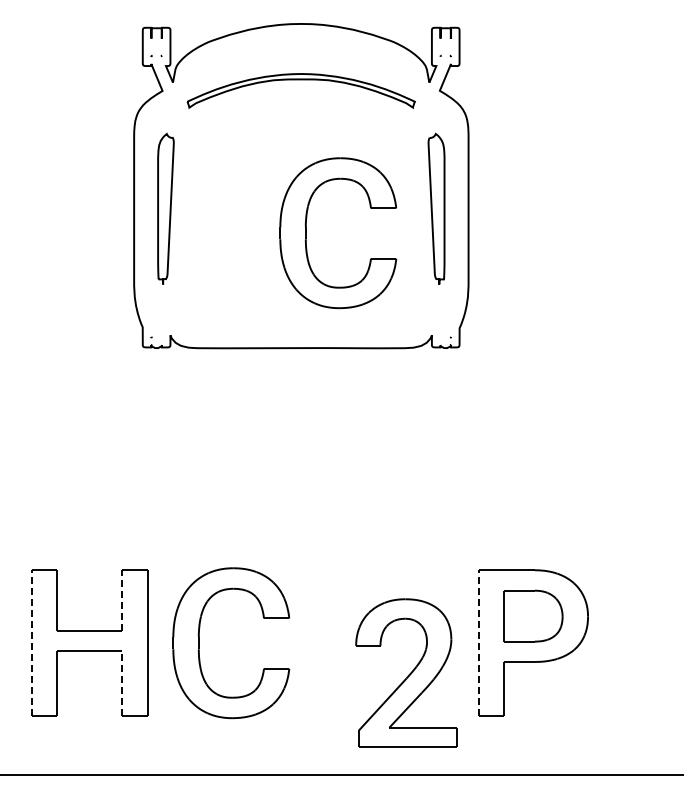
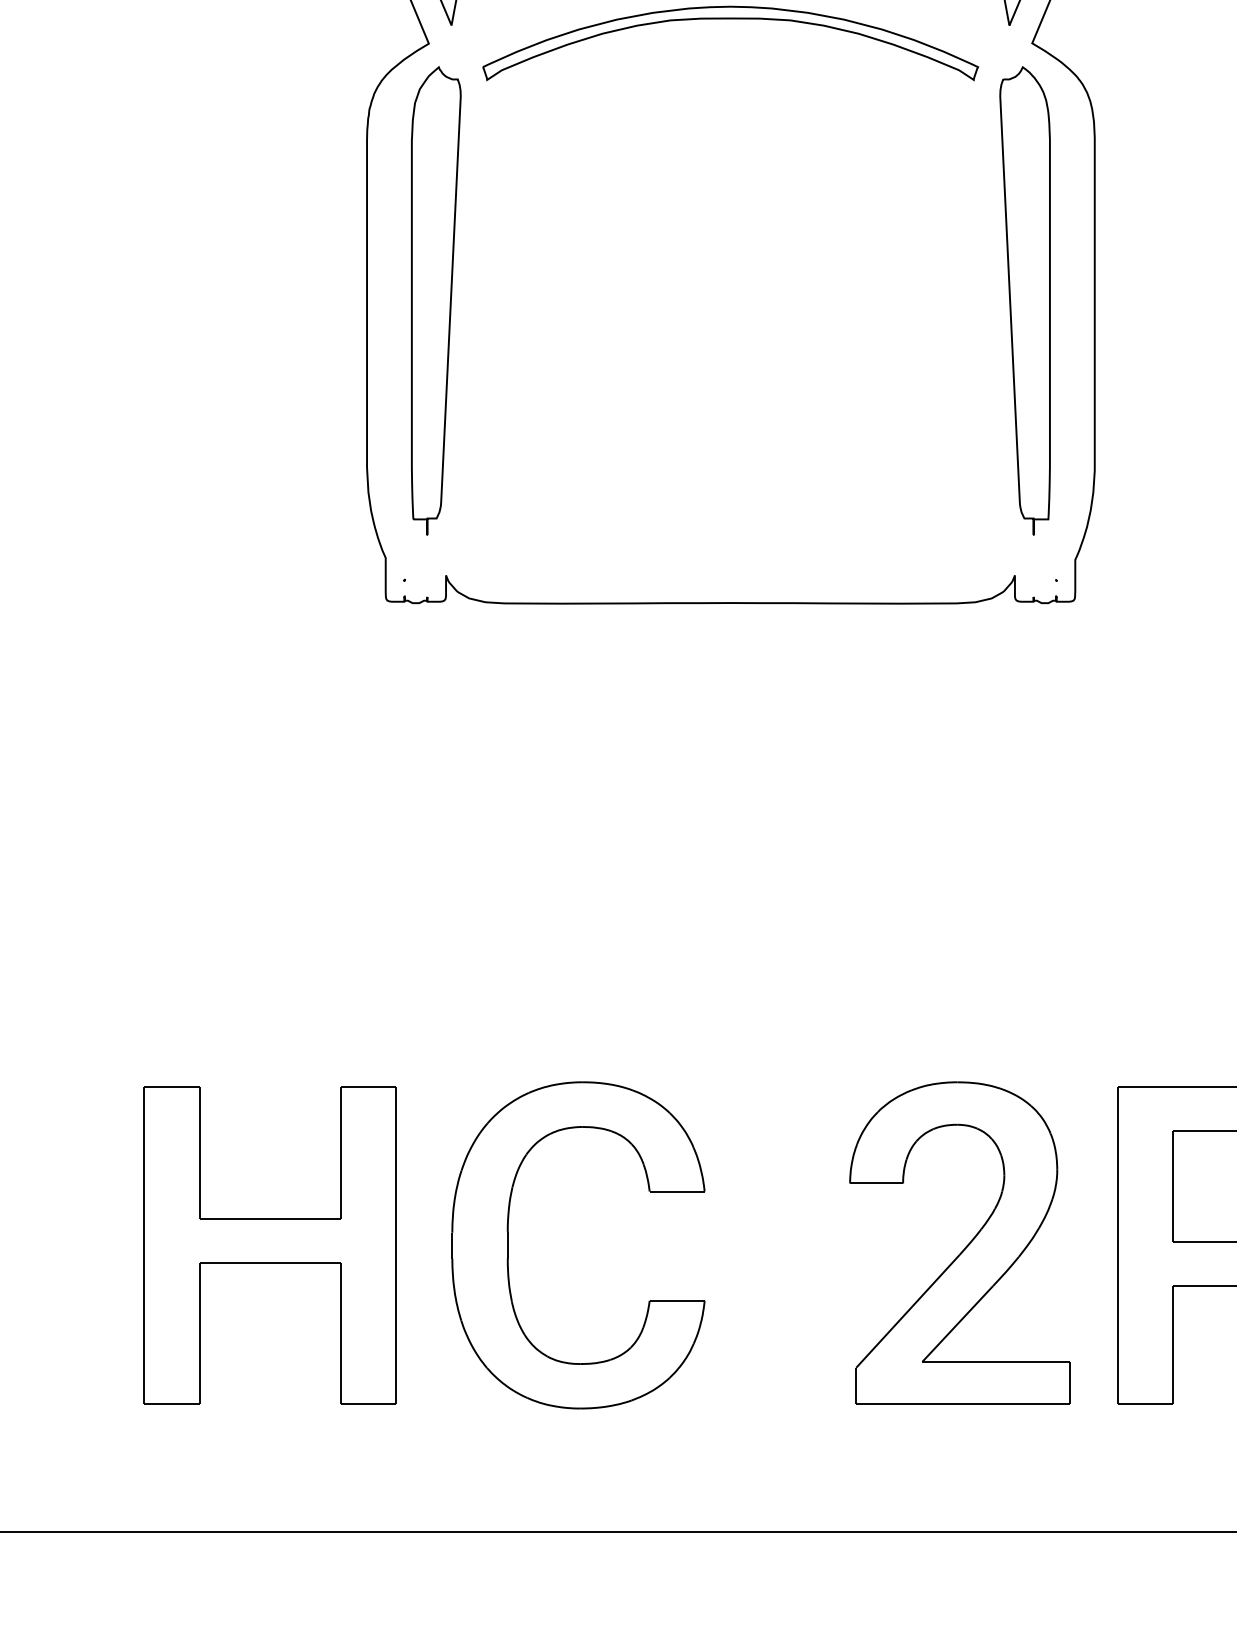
part: (165, 208) -> (435, 299), size x1.43
part: (436, 208) -> (1024, 299), size x1.43
part: (306, 233) -> (742, 353), removed
line: (122, 600) -> (341, 1152), dashed -> solid
line: (31, 643) -> (143, 1246), dashed -> solid
line: (479, 643) -> (1118, 1246), dashed -> solid
part: (406, 672) -> (959, 1241), moved
line: (122, 683) -> (341, 1333), dashed -> solid

